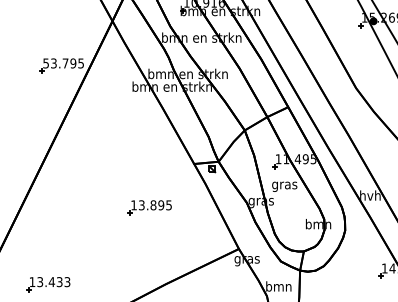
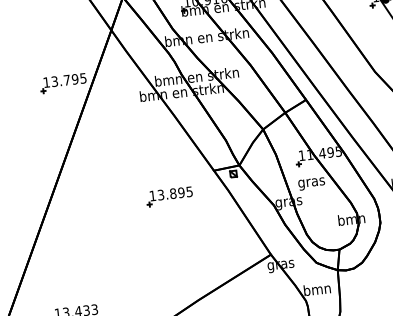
text: (45, 63) -> (45, 82), 53.795 -> 13.795
part: (149, 207) -> (169, 196), moved

